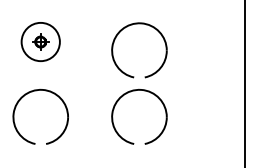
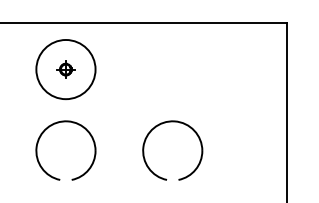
part: (128, 27) -> (160, 53), removed
circle: (40, 41) -> (65, 69), size x1.43

